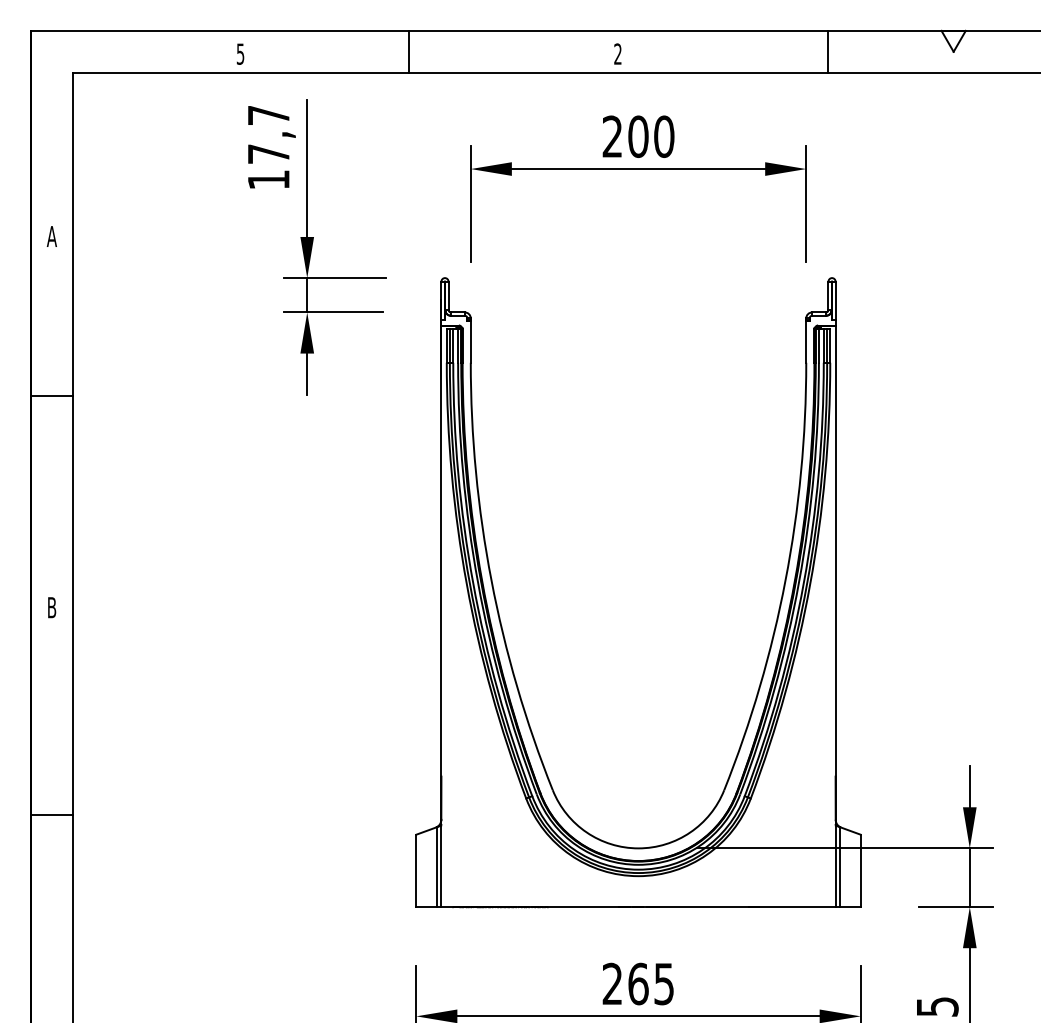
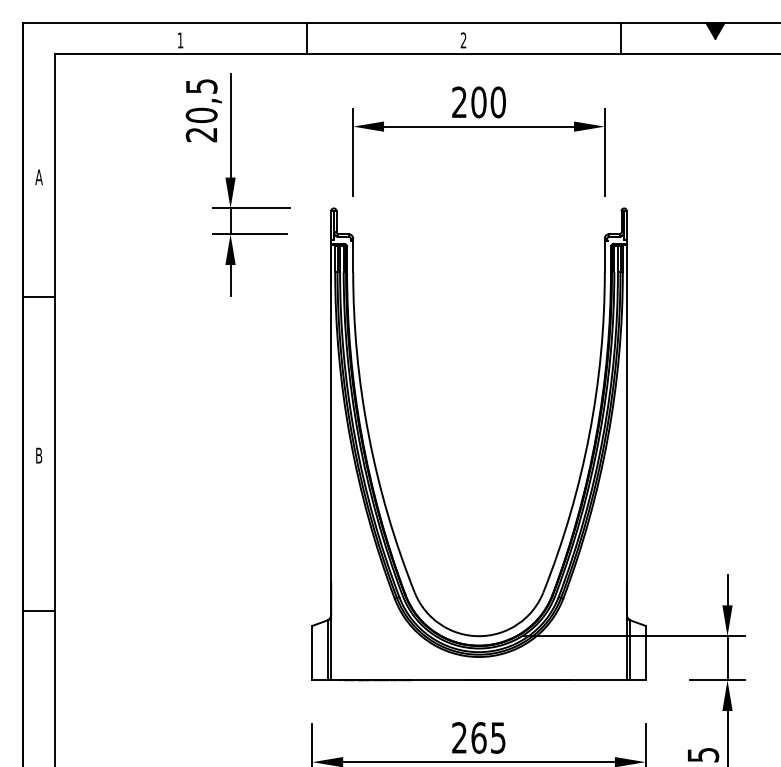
fill: (953, 40) -> (715, 30), added
text: (240, 54) -> (180, 40), 5 -> 1
text: (268, 147) -> (201, 110), 17,7 -> 20,5

